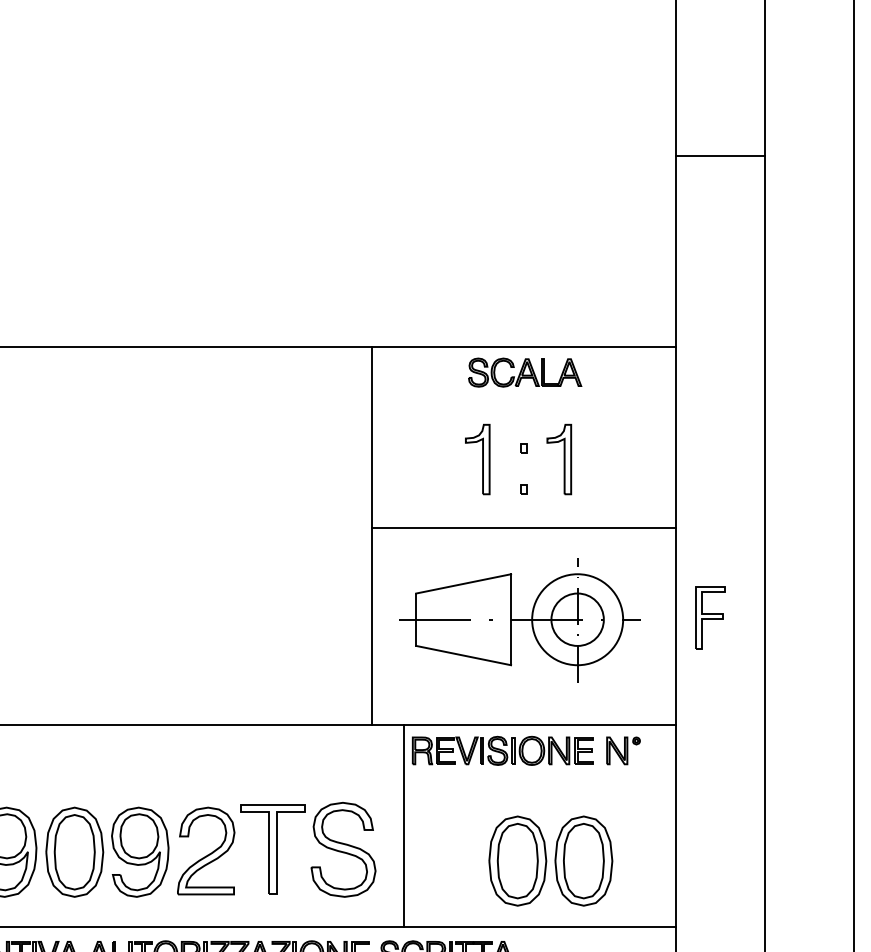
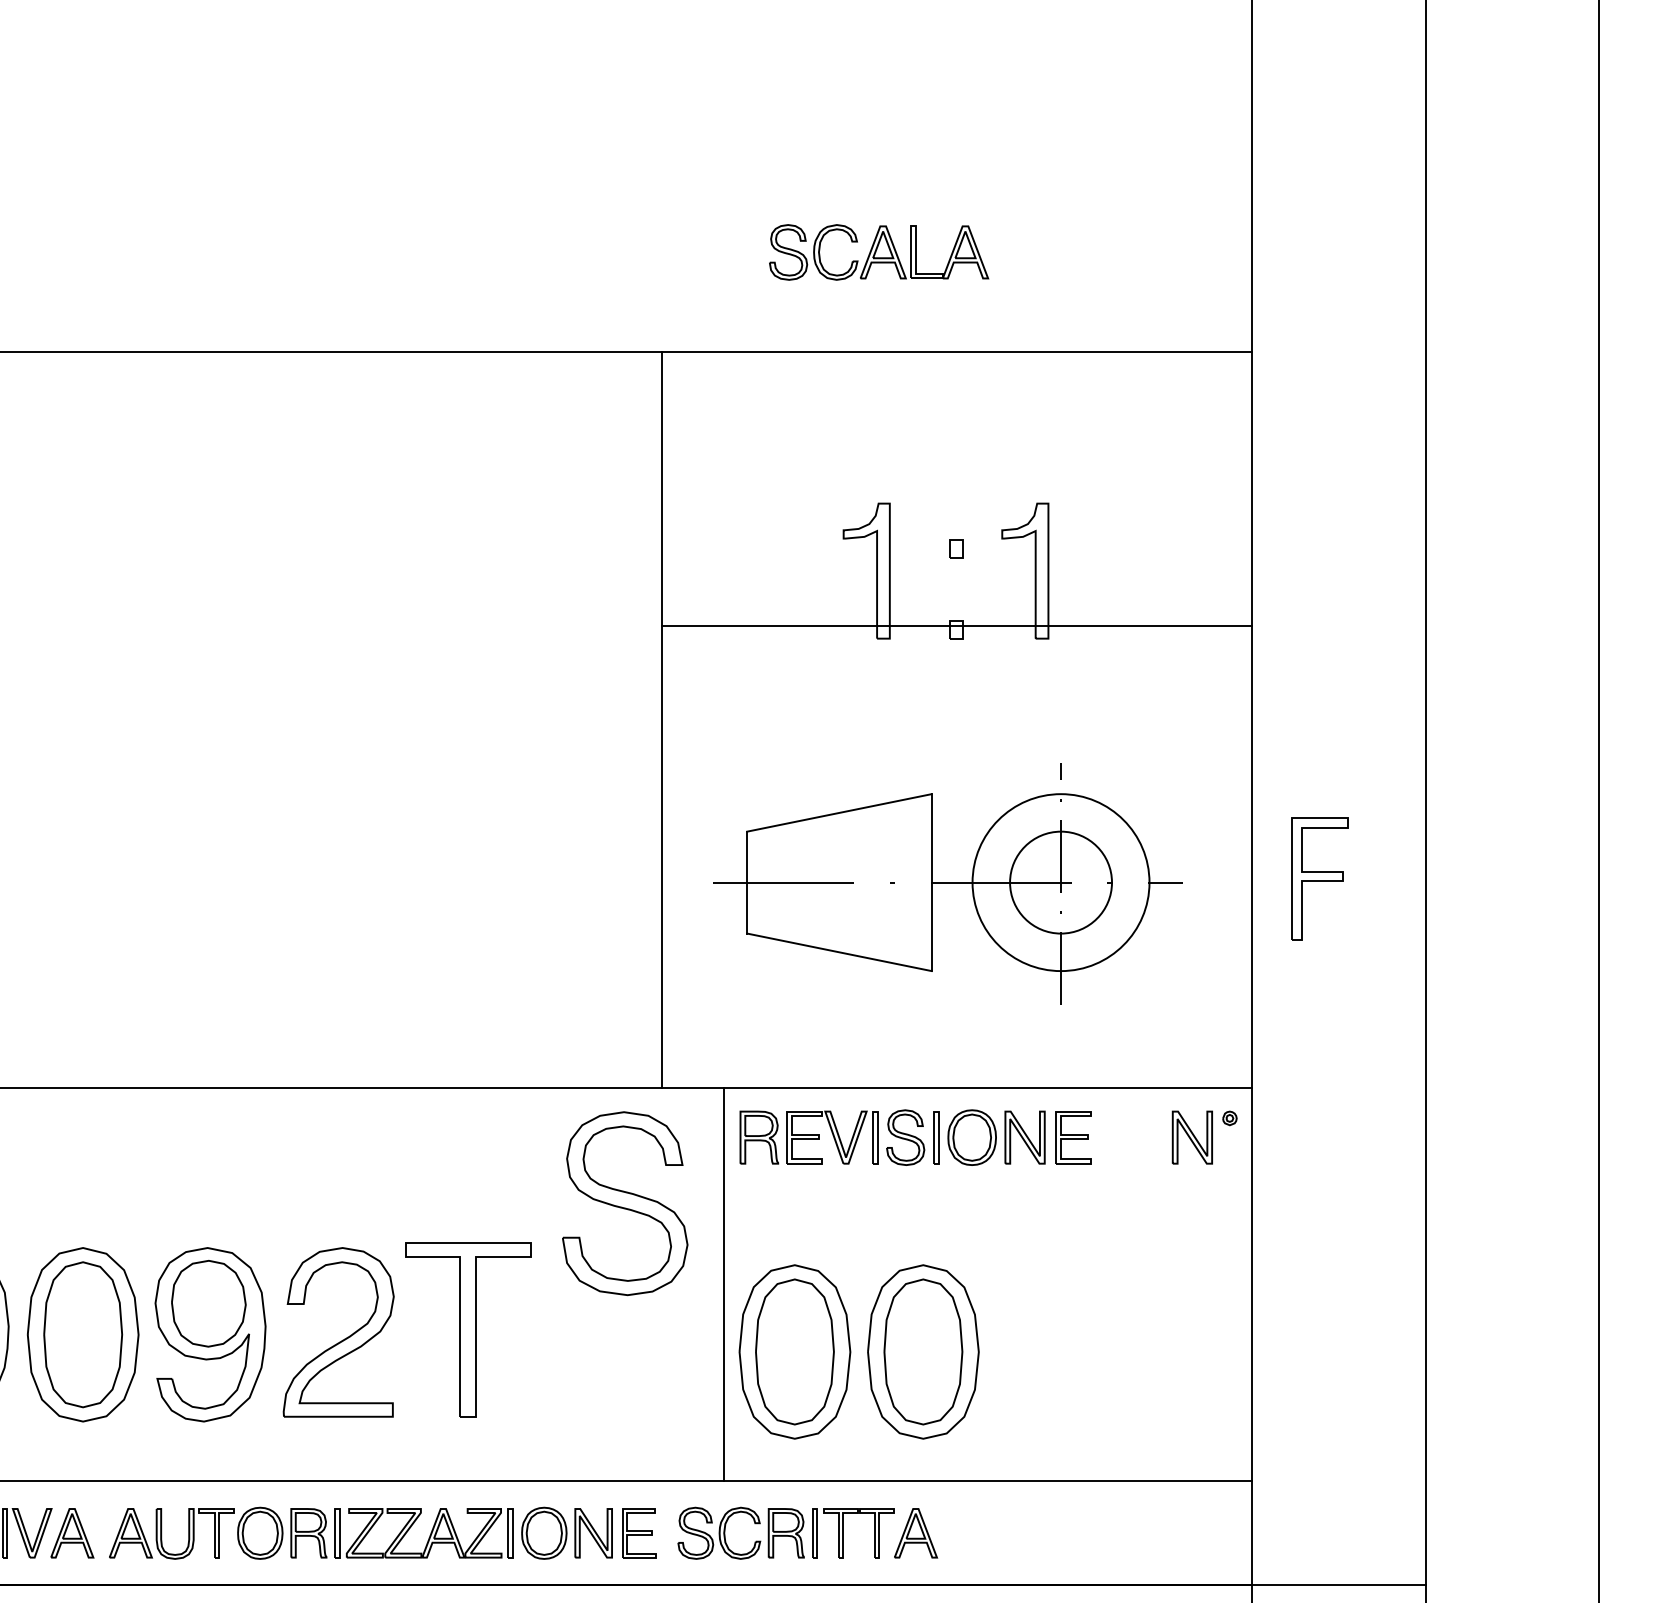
part: (525, 372) -> (879, 252), moved
line: (523, 527) -> (955, 625), moved
part: (623, 750) -> (1204, 1136), moved
part: (343, 849) -> (625, 1203), moved
part: (550, 860) -> (858, 1350), moved

